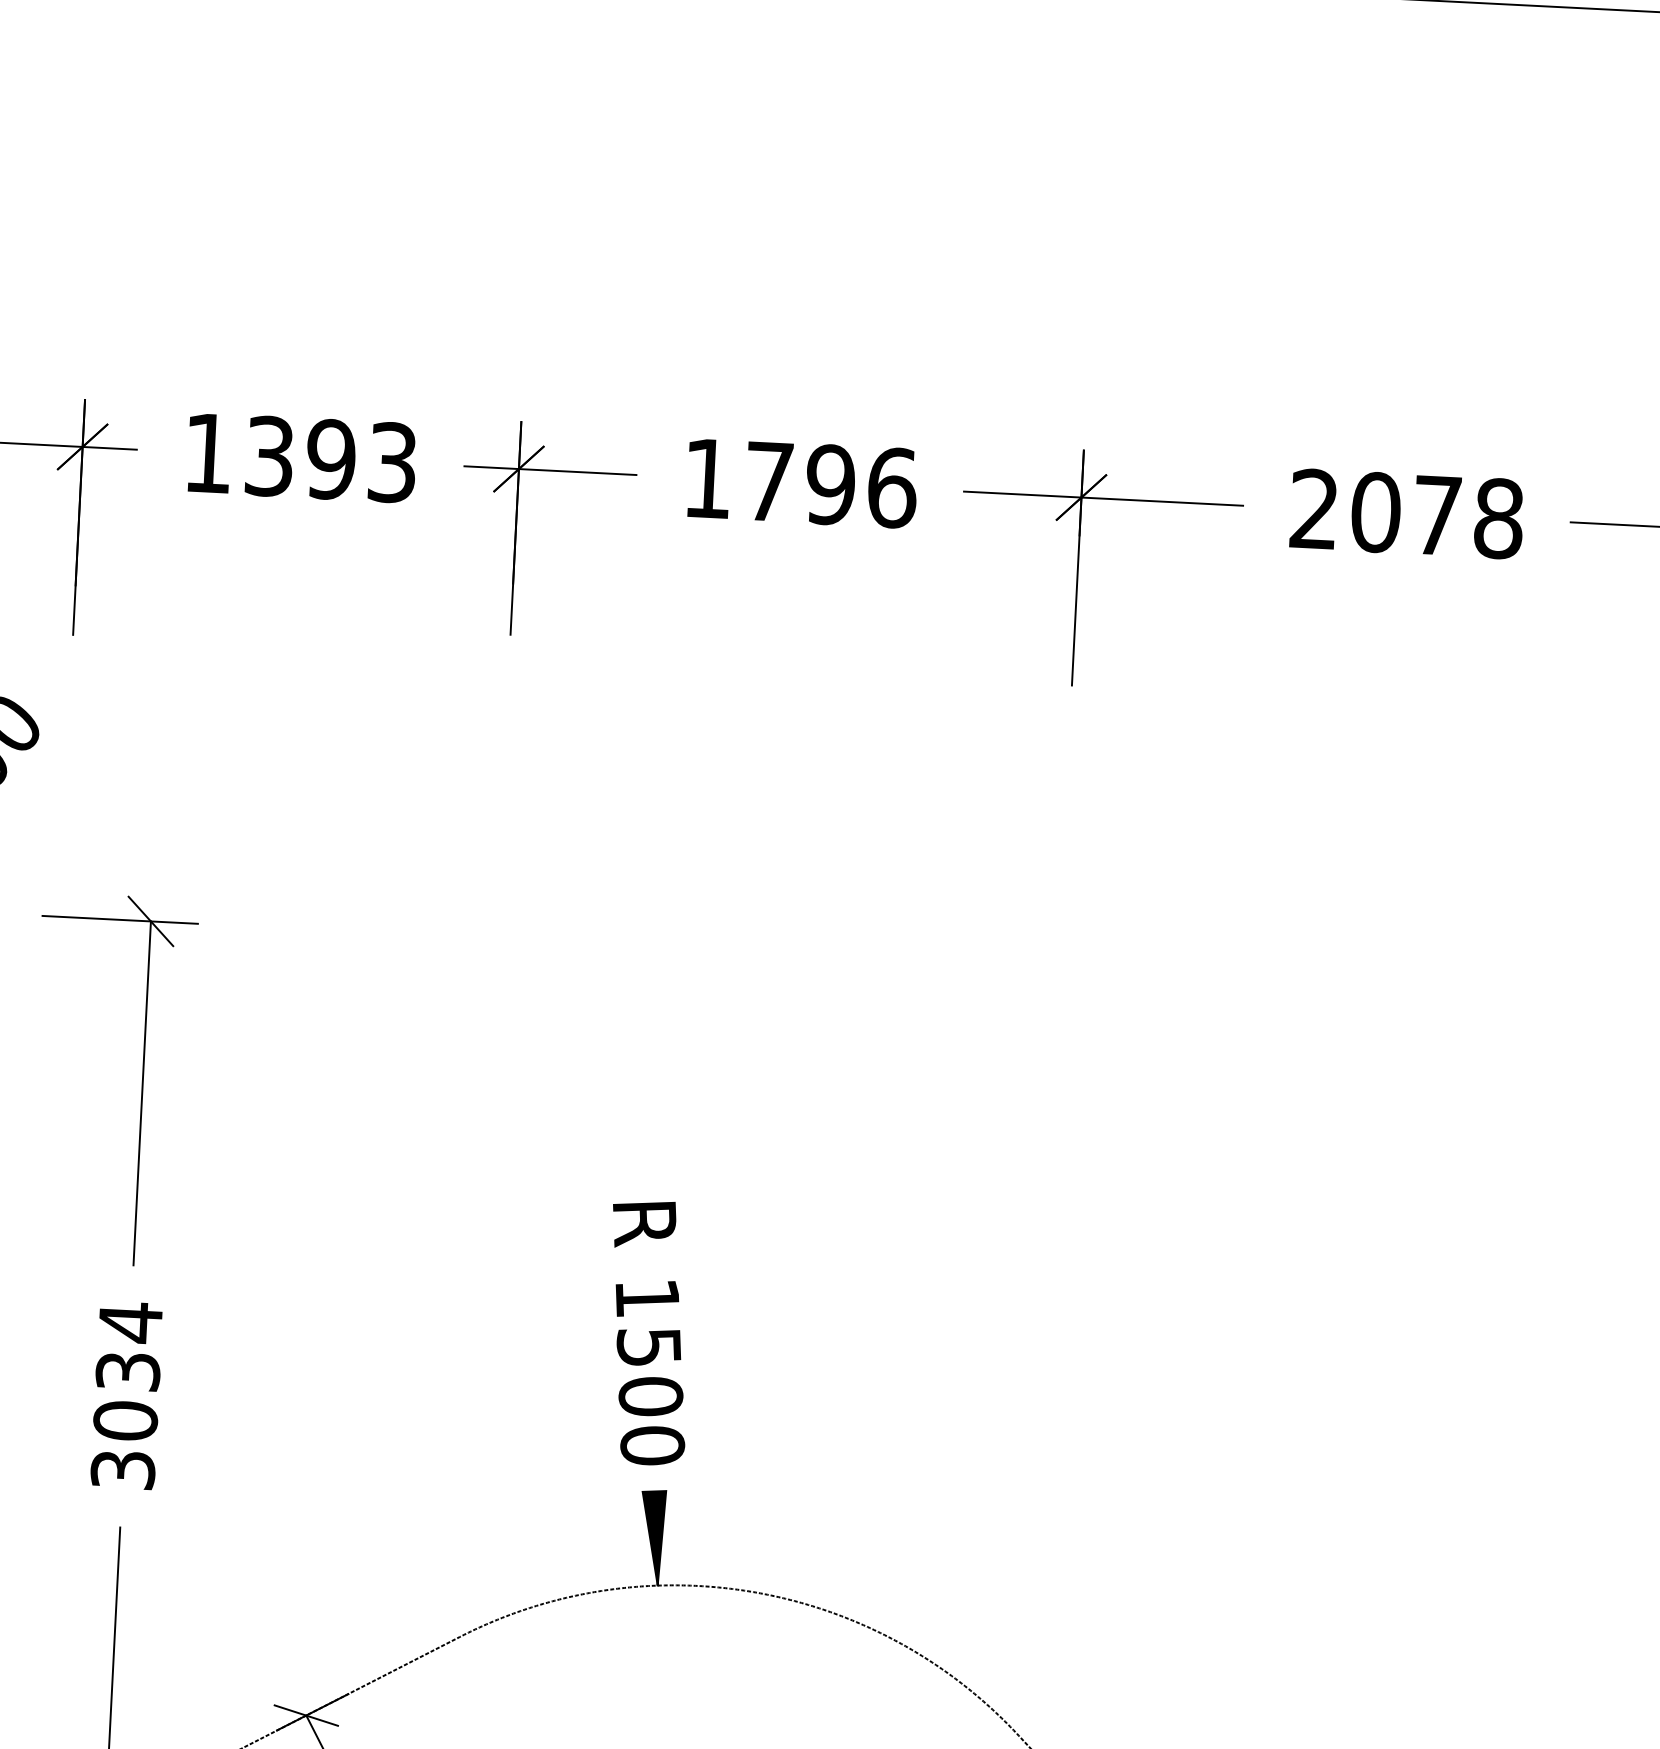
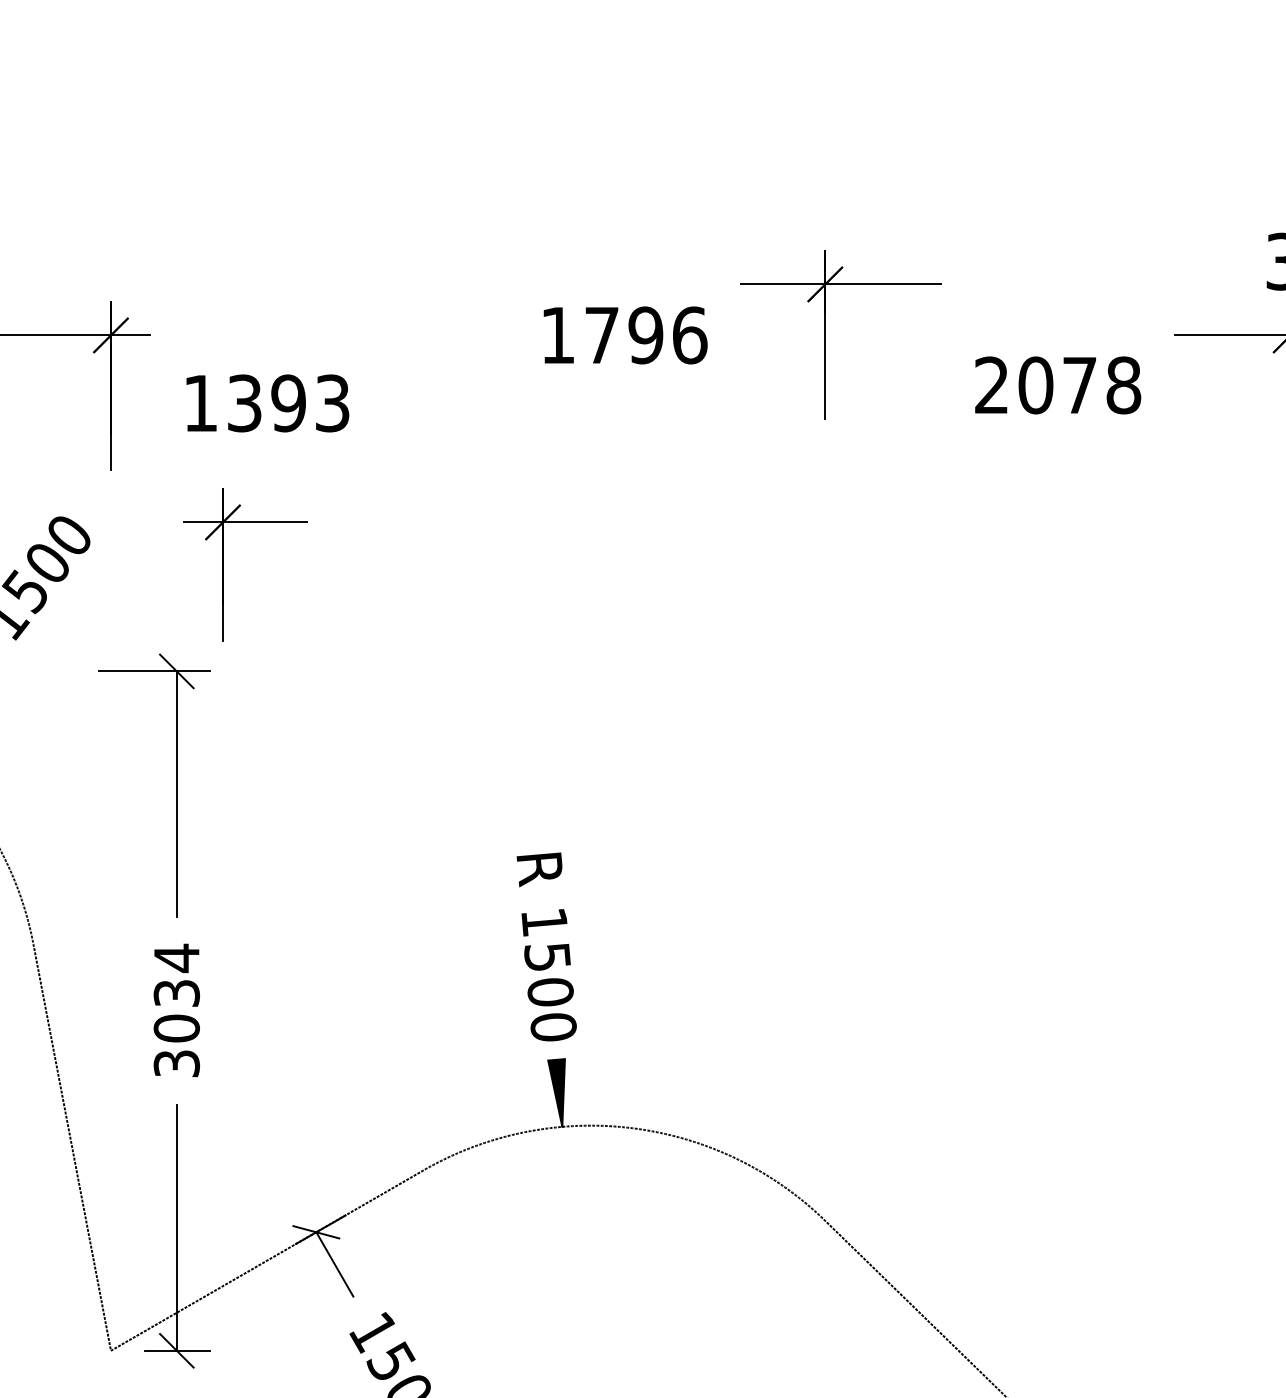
text: (301, 458) -> (267, 403), moved
text: (1407, 514) -> (1058, 385), moved
part: (516, 527) -> (223, 564), moved
part: (1078, 567) -> (825, 334), moved

